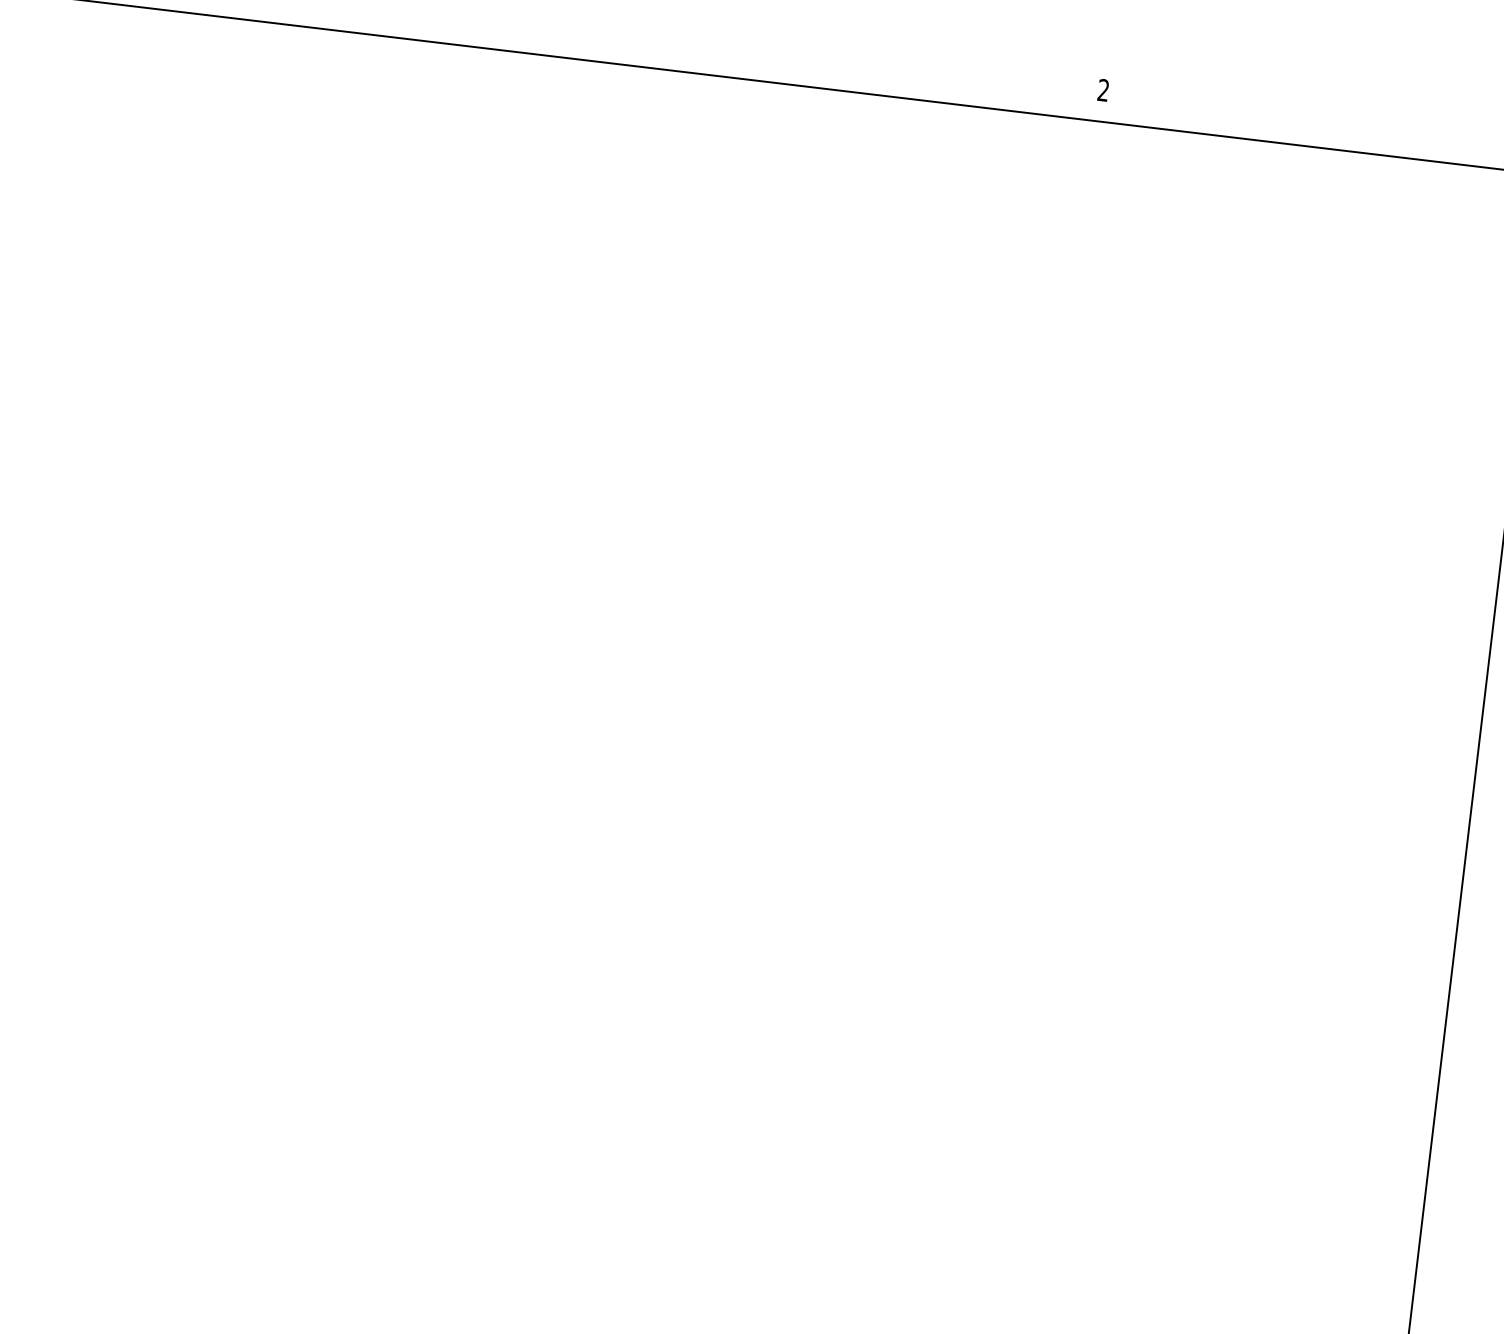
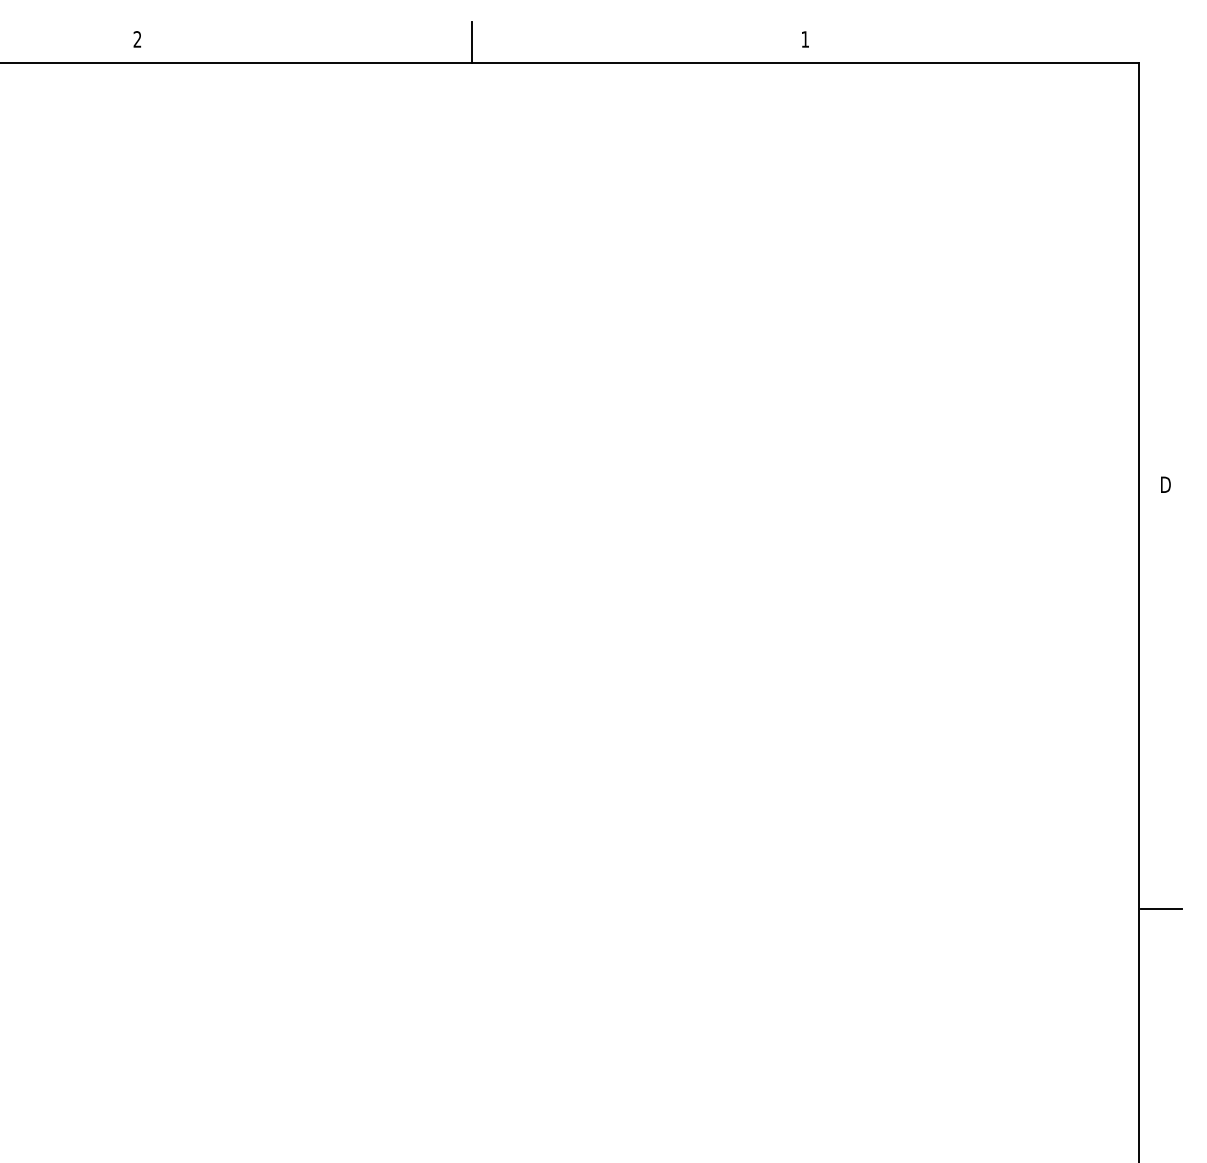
line: (656, 41) -> (471, 42), added
text: (1102, 90) -> (804, 39), 2 -> 1
line: (1440, 1309) -> (1160, 908), added

